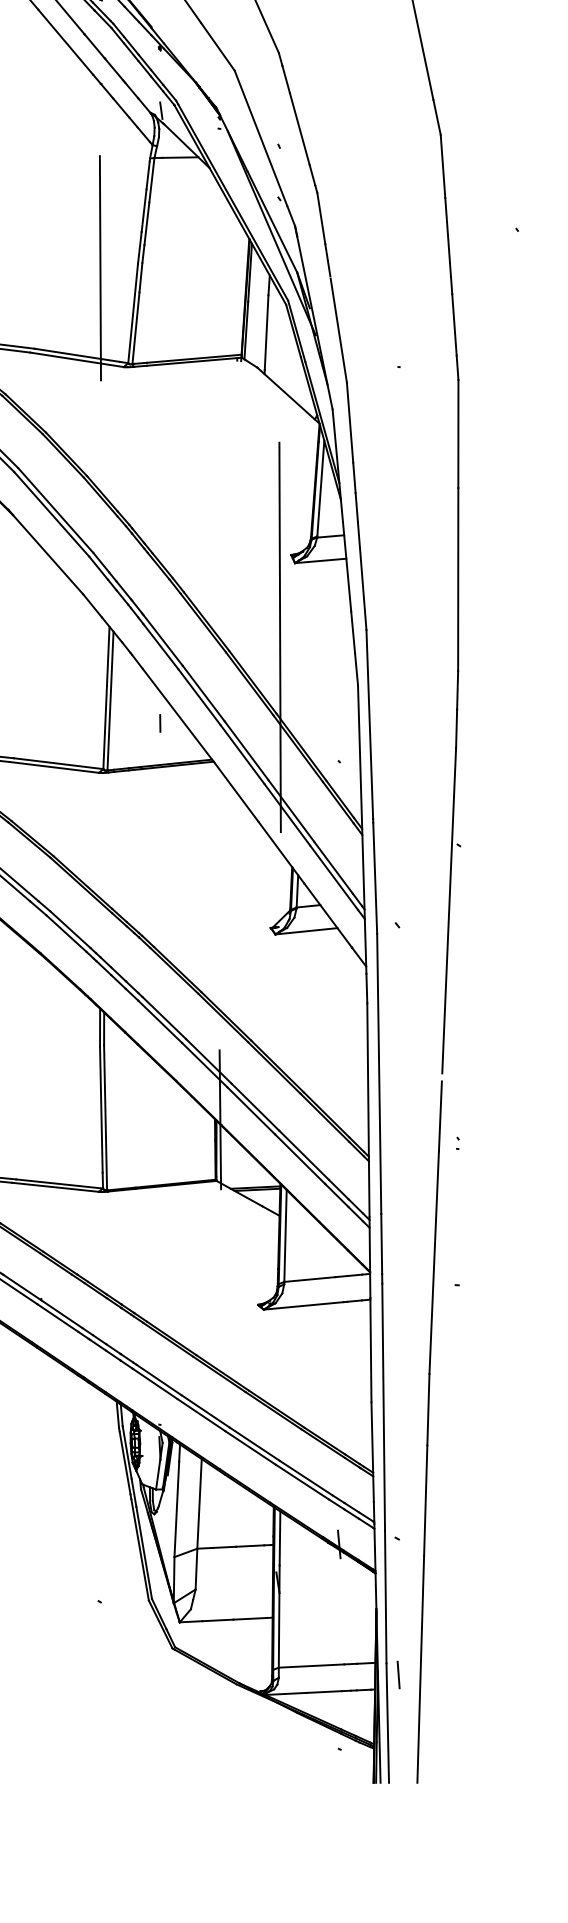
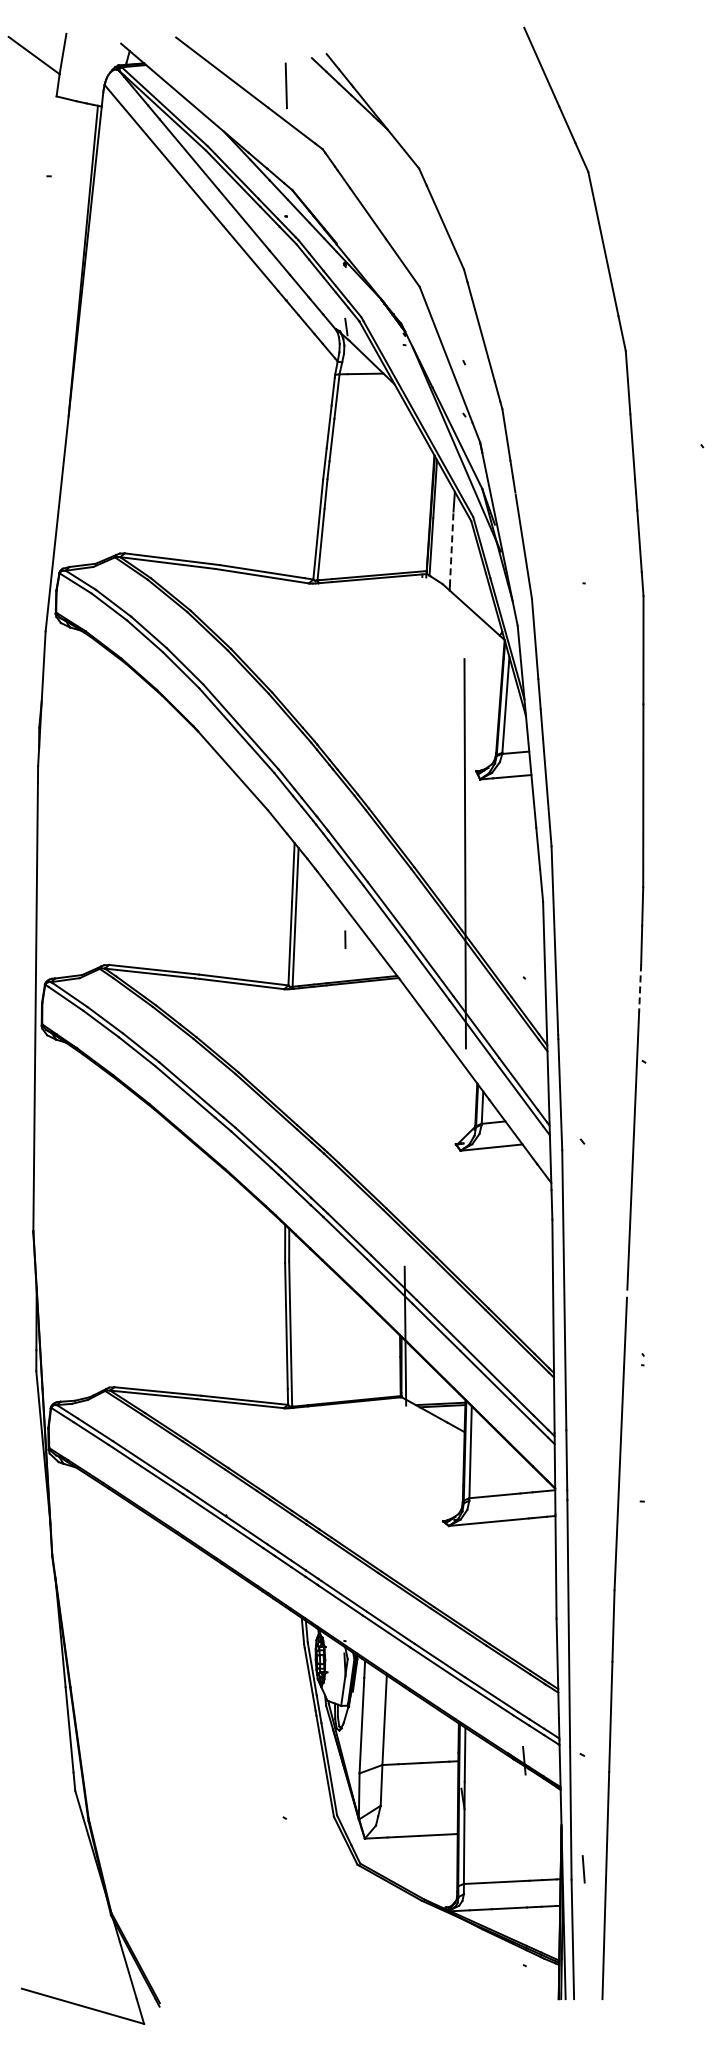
line: (100, 268) -> (285, 484), removed
line: (266, 332) -> (451, 548), solid -> dashed
line: (455, 772) -> (640, 988), solid -> dashed
line: (398, 1675) -> (583, 1869), moved

